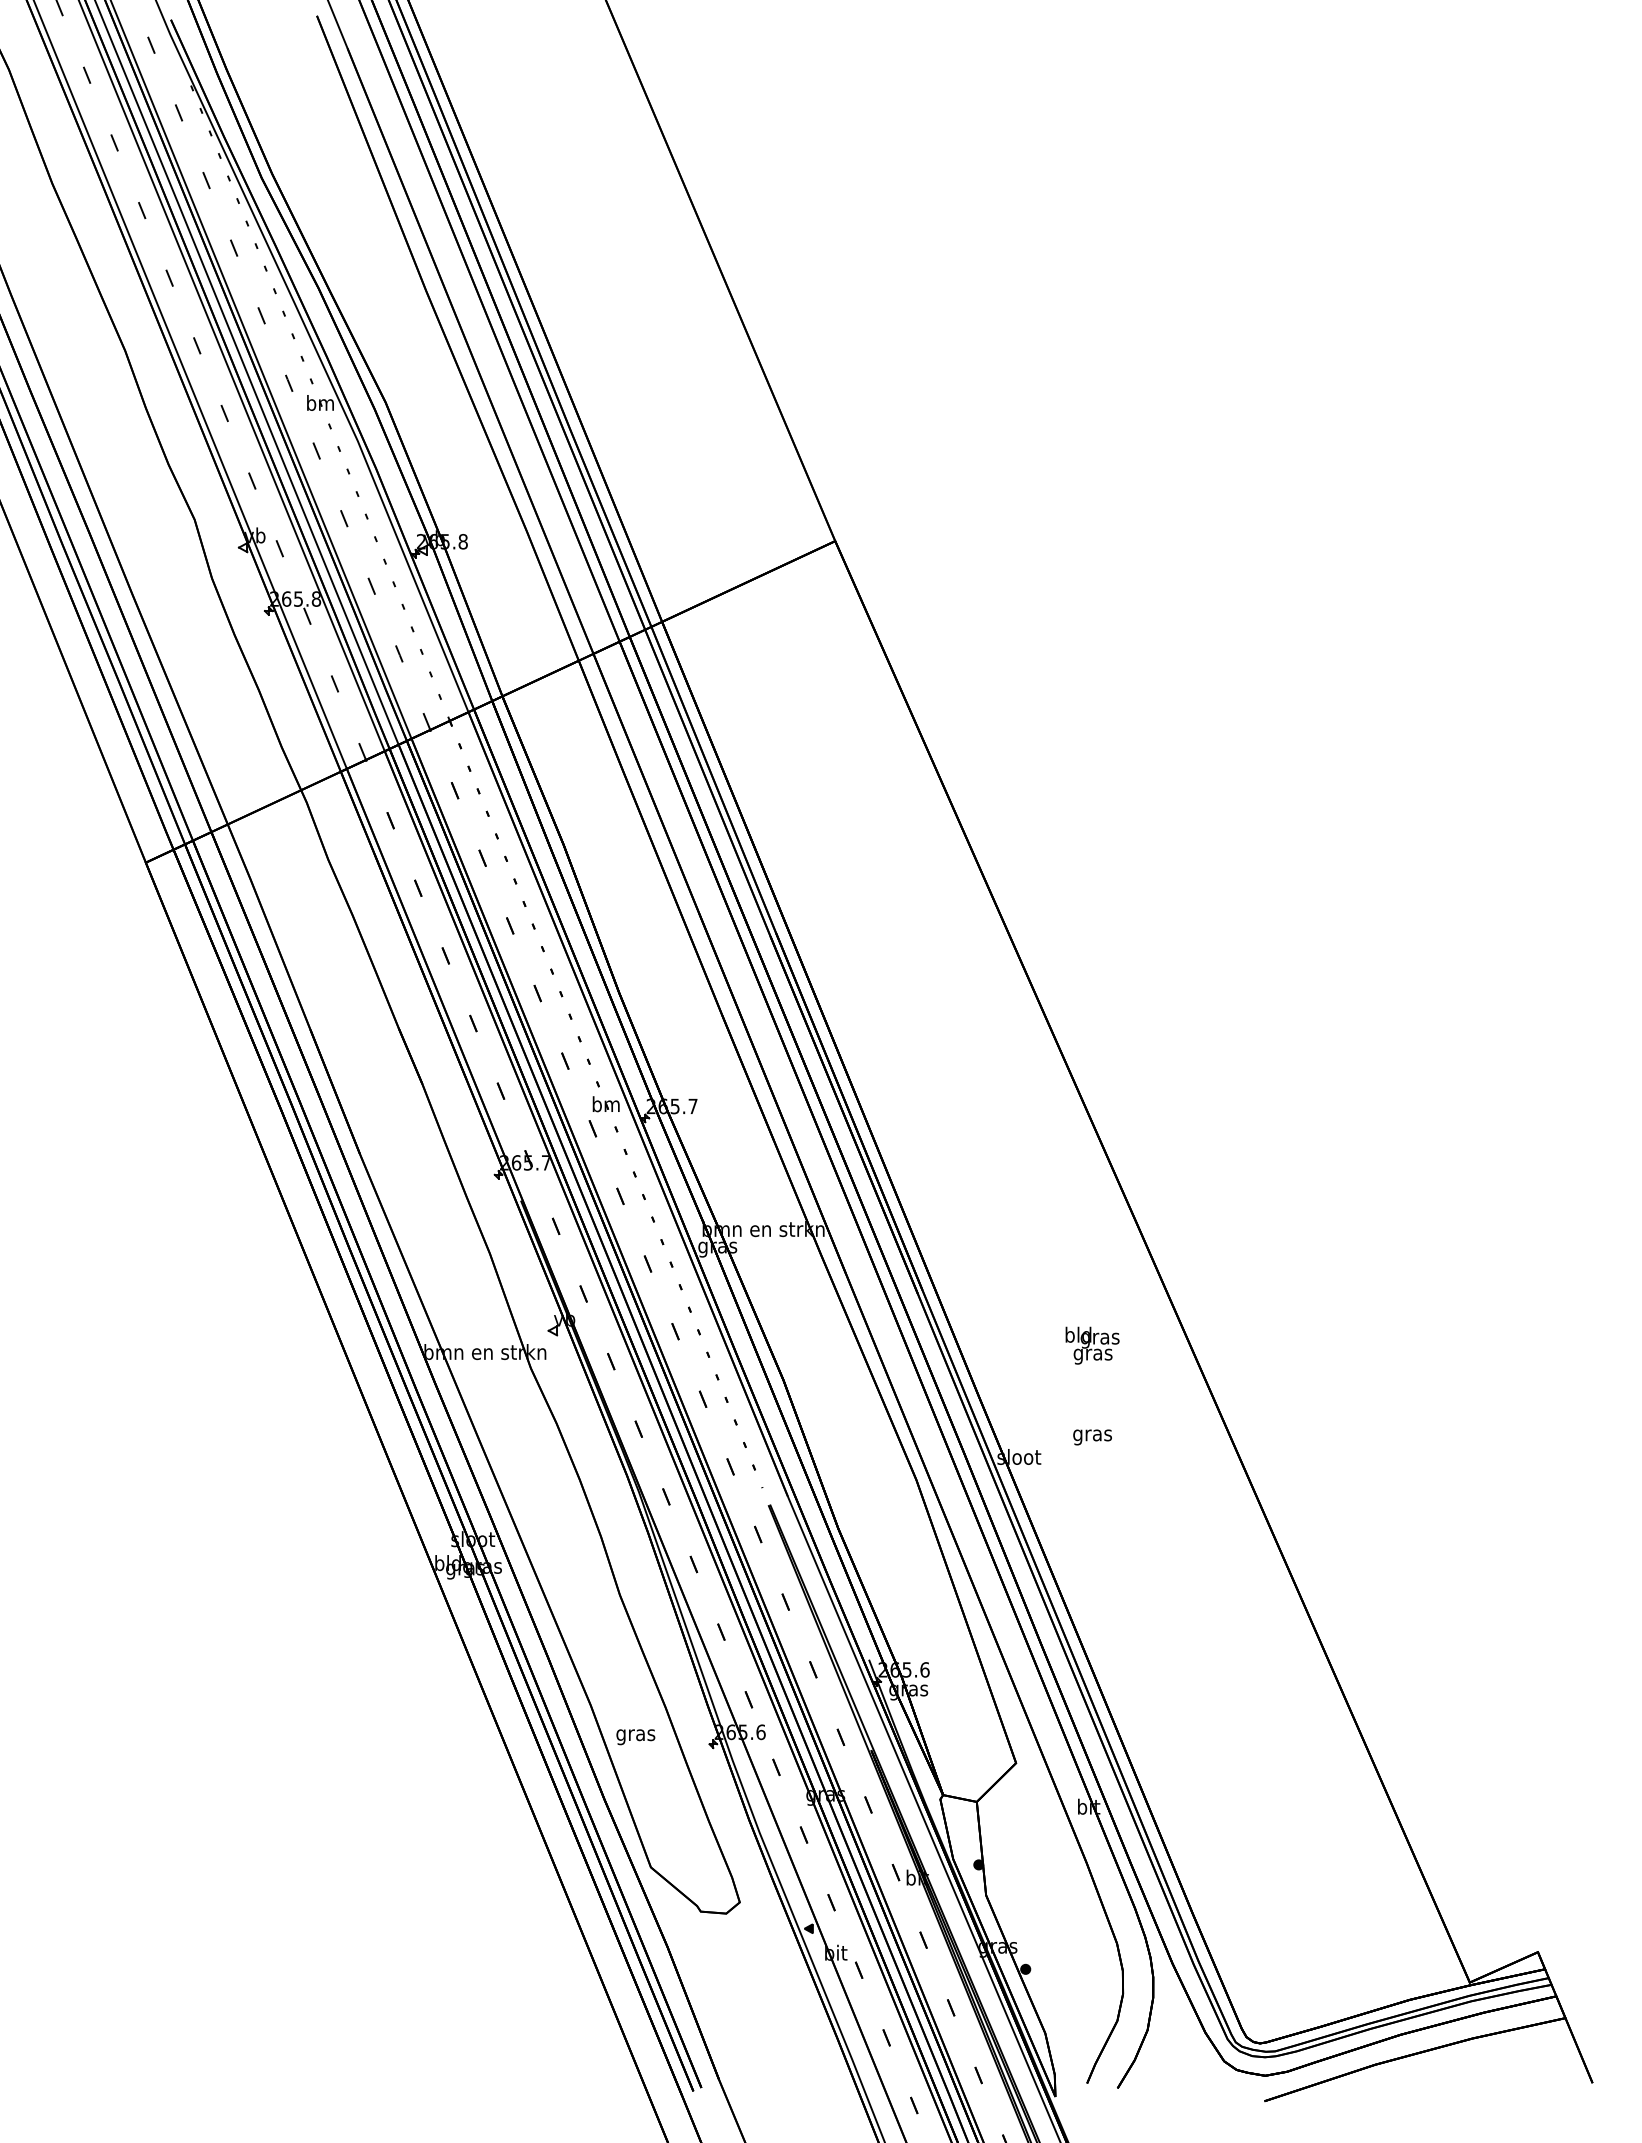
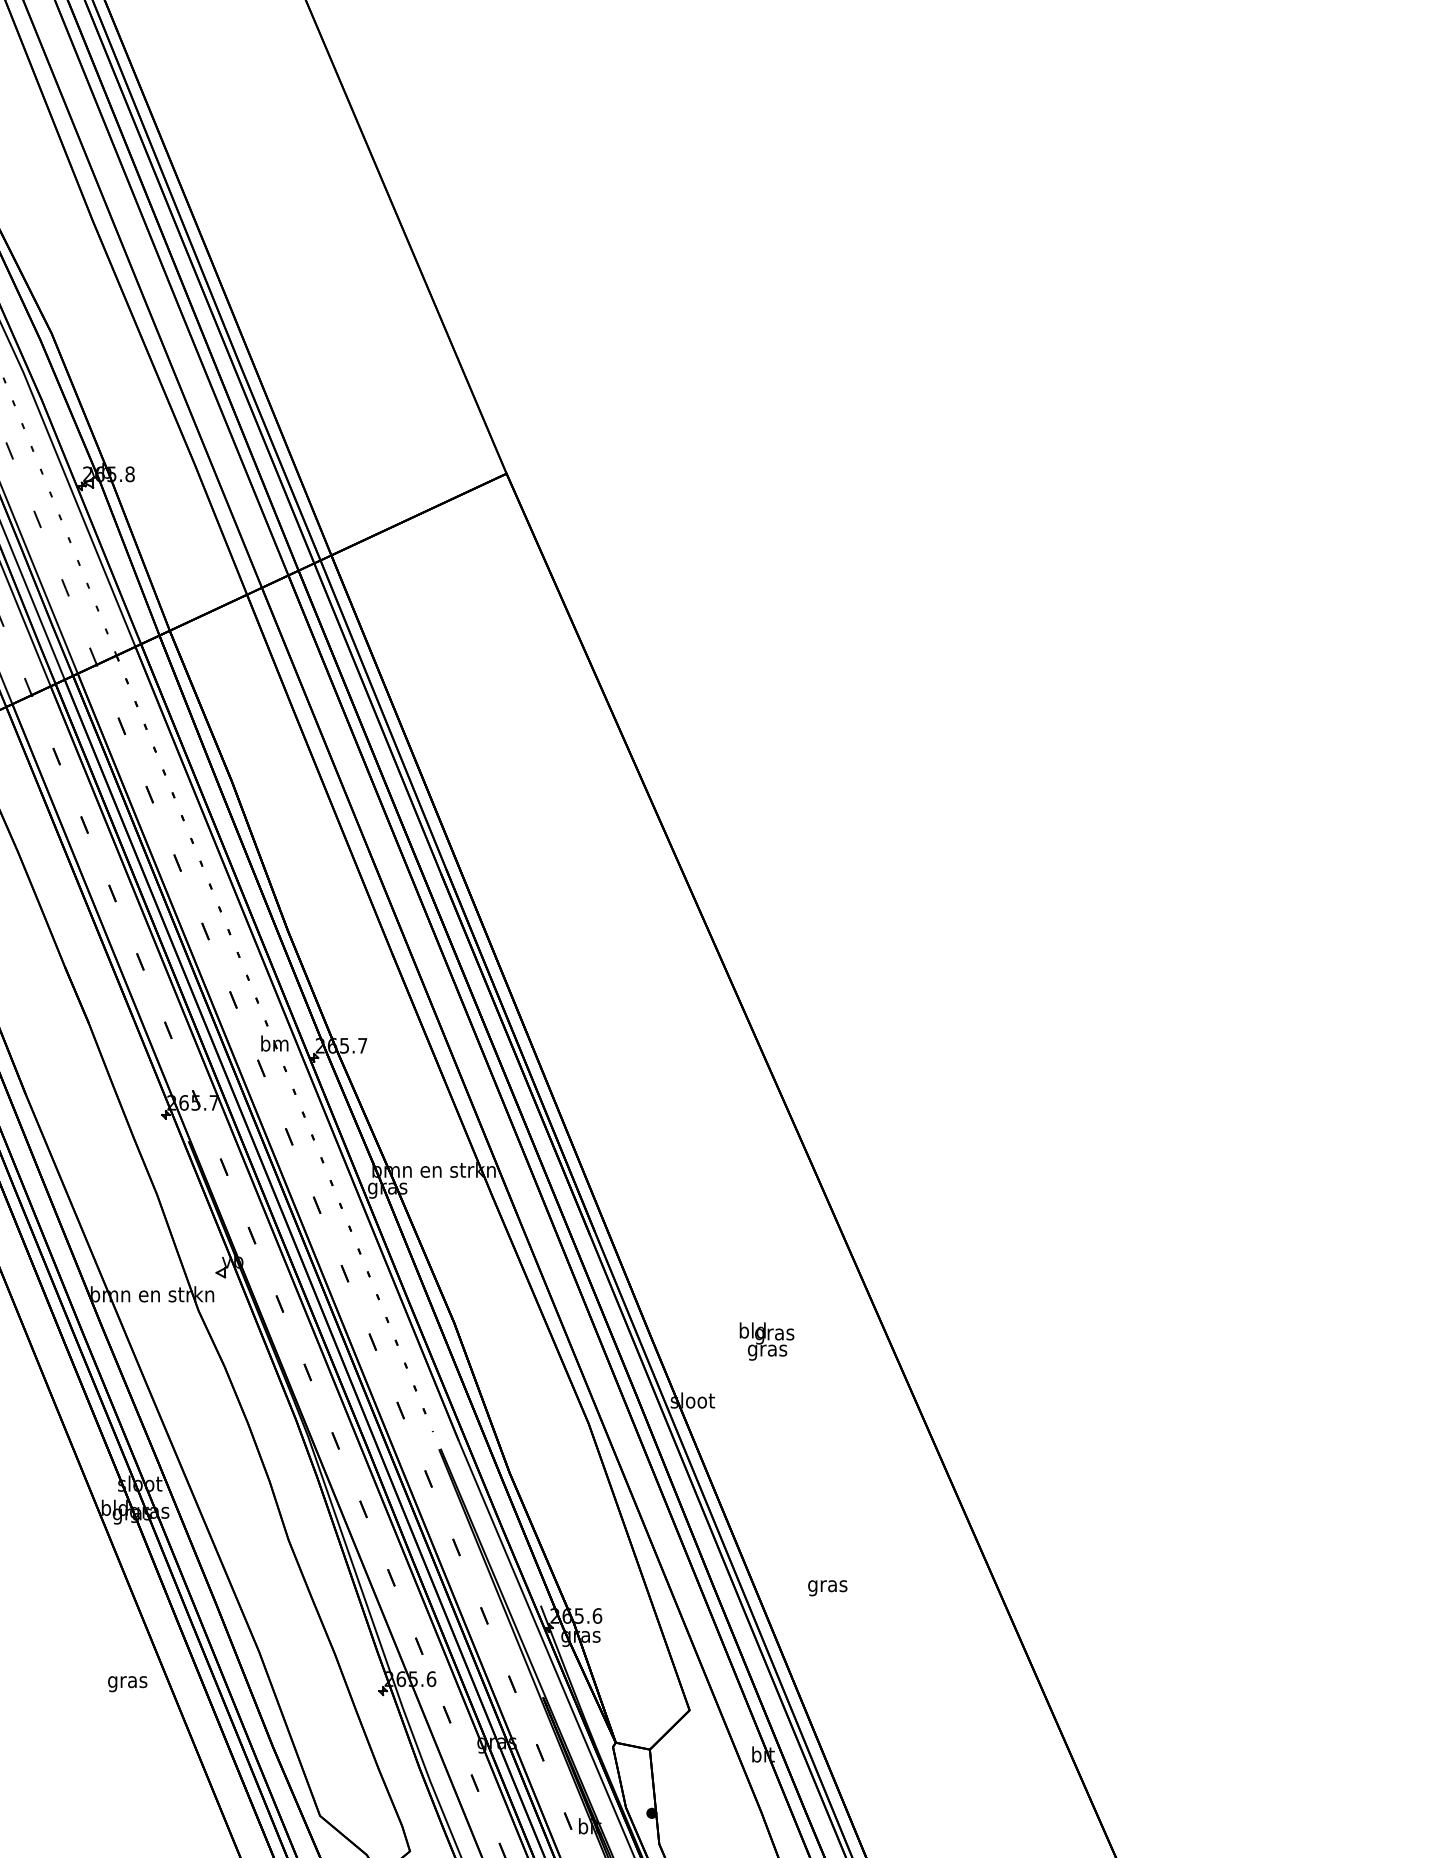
text: (1092, 1345) -> (766, 1341), moved
text: (1092, 1437) -> (827, 1588), moved
text: (635, 1737) -> (127, 1684), moved

